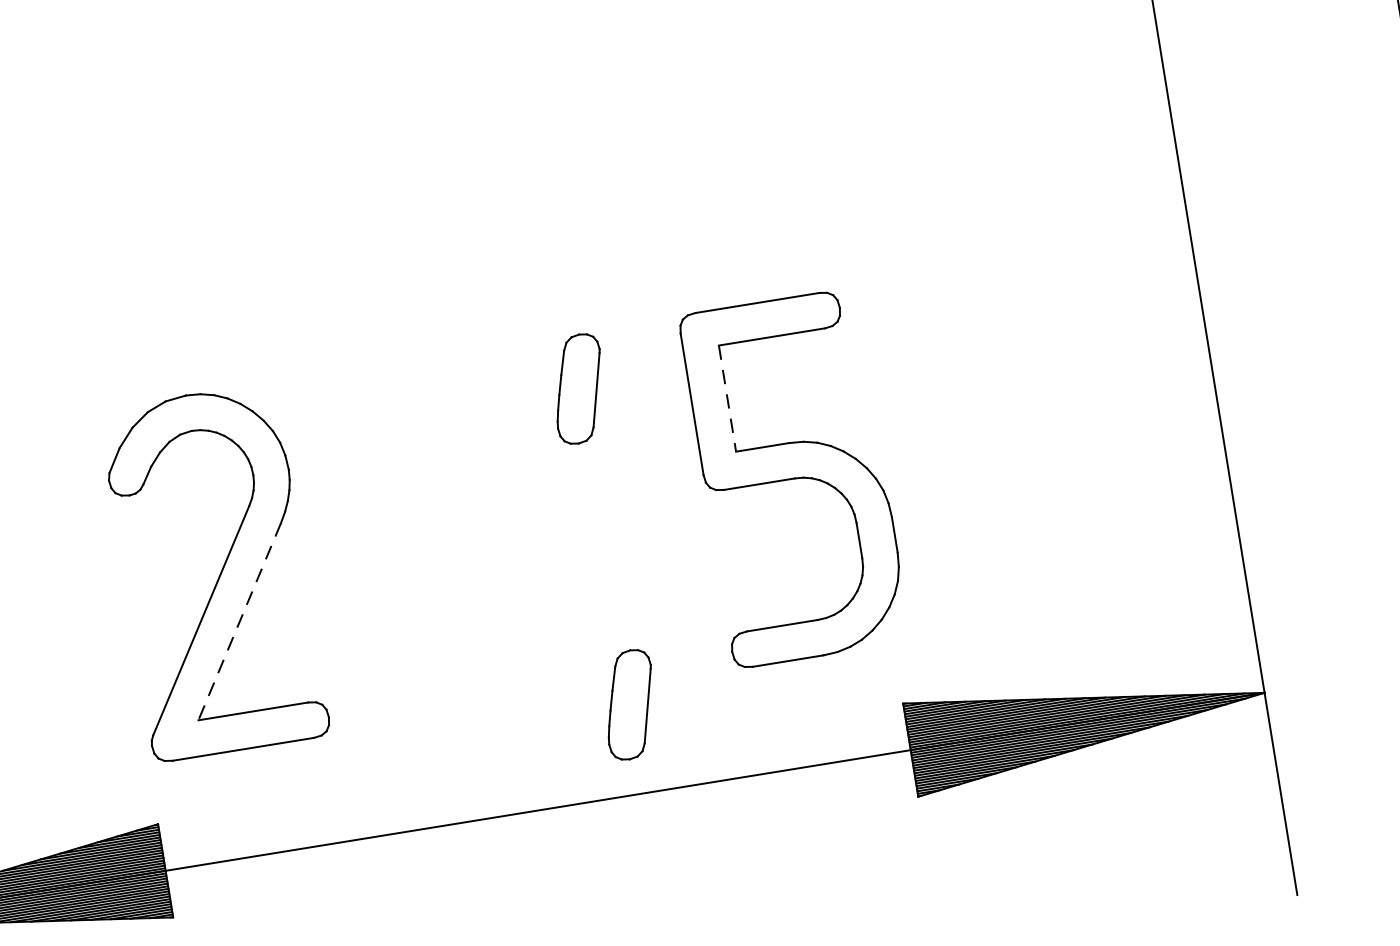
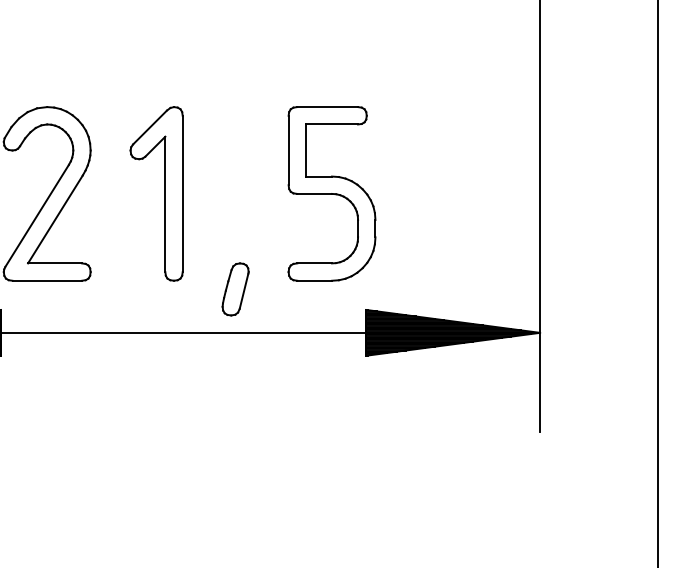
part: (578, 389) -> (235, 134), removed
line: (728, 400) -> (306, 151), dashed -> solid
part: (453, 532) -> (164, 193), added
line: (239, 621) -> (55, 219), dashed -> solid

